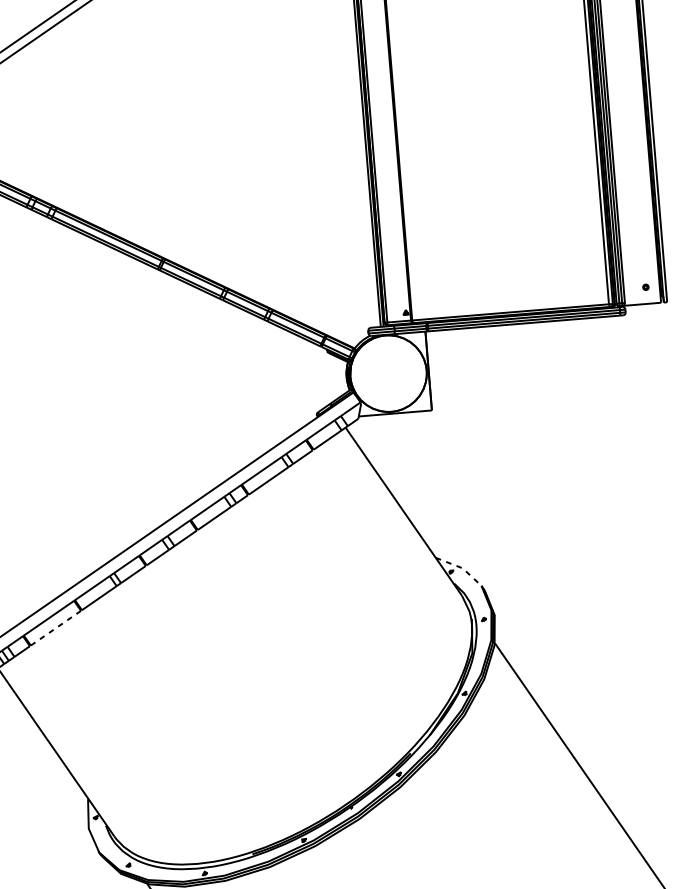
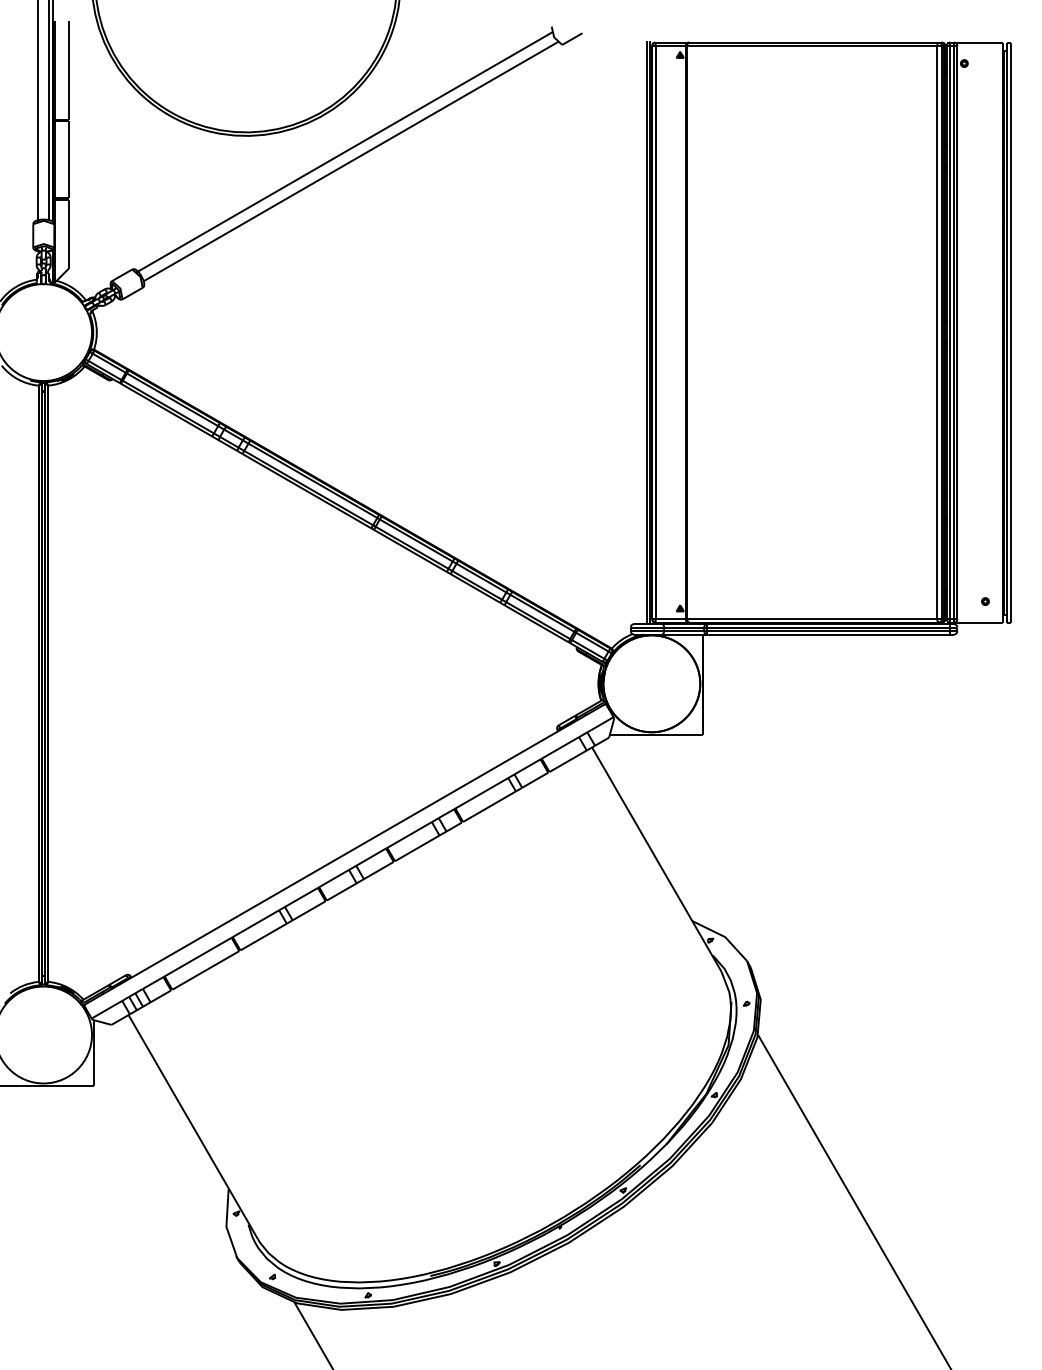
line: (462, 567) -> (724, 936), dashed -> solid
line: (55, 628) -> (205, 970), dashed -> solid

